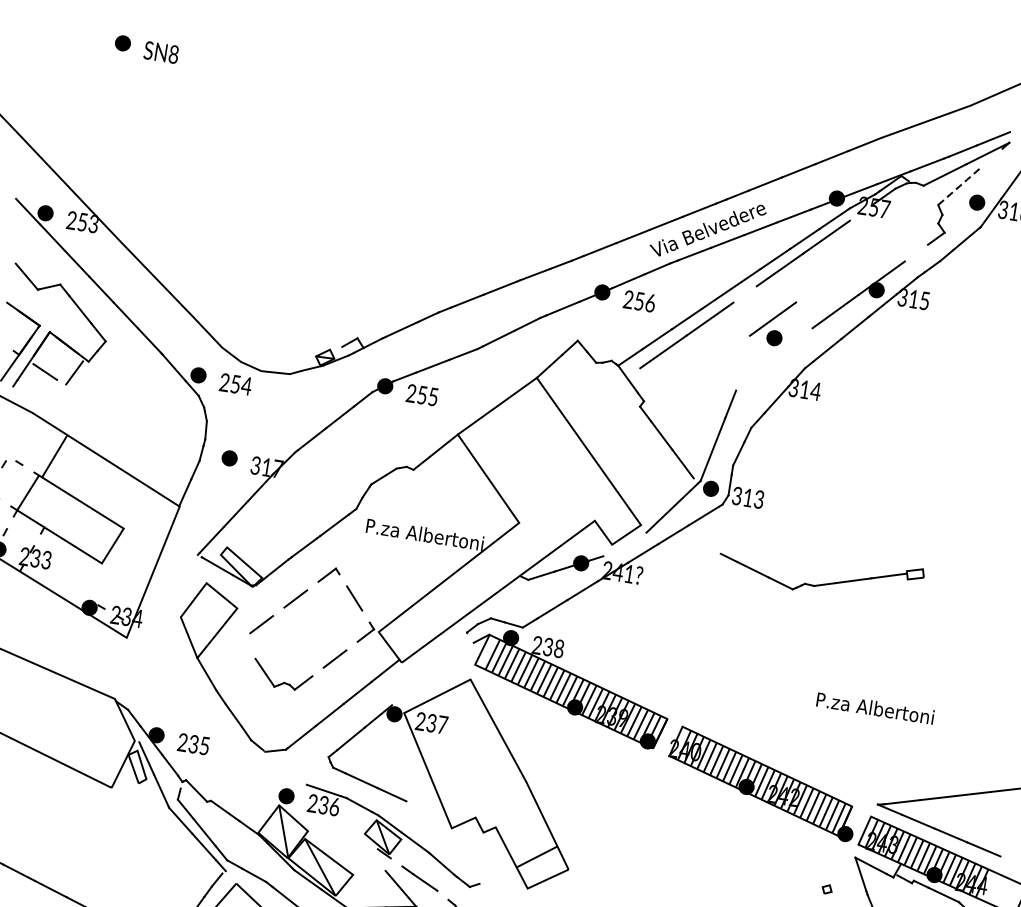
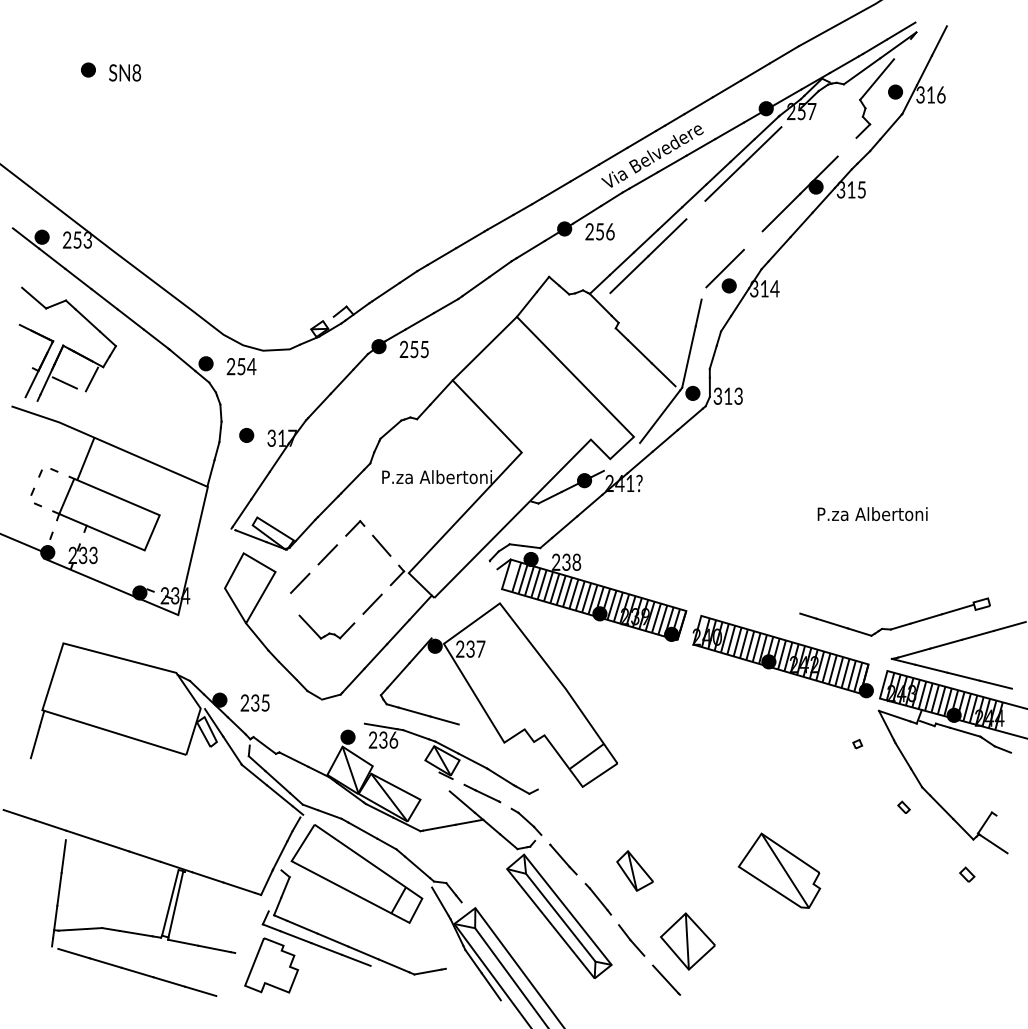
line: (960, 186) -> (877, 79), dashed -> solid
part: (771, 322) -> (724, 271), moved
part: (820, 583) -> (896, 626), moved
text: (875, 708) -> (872, 514), moved

